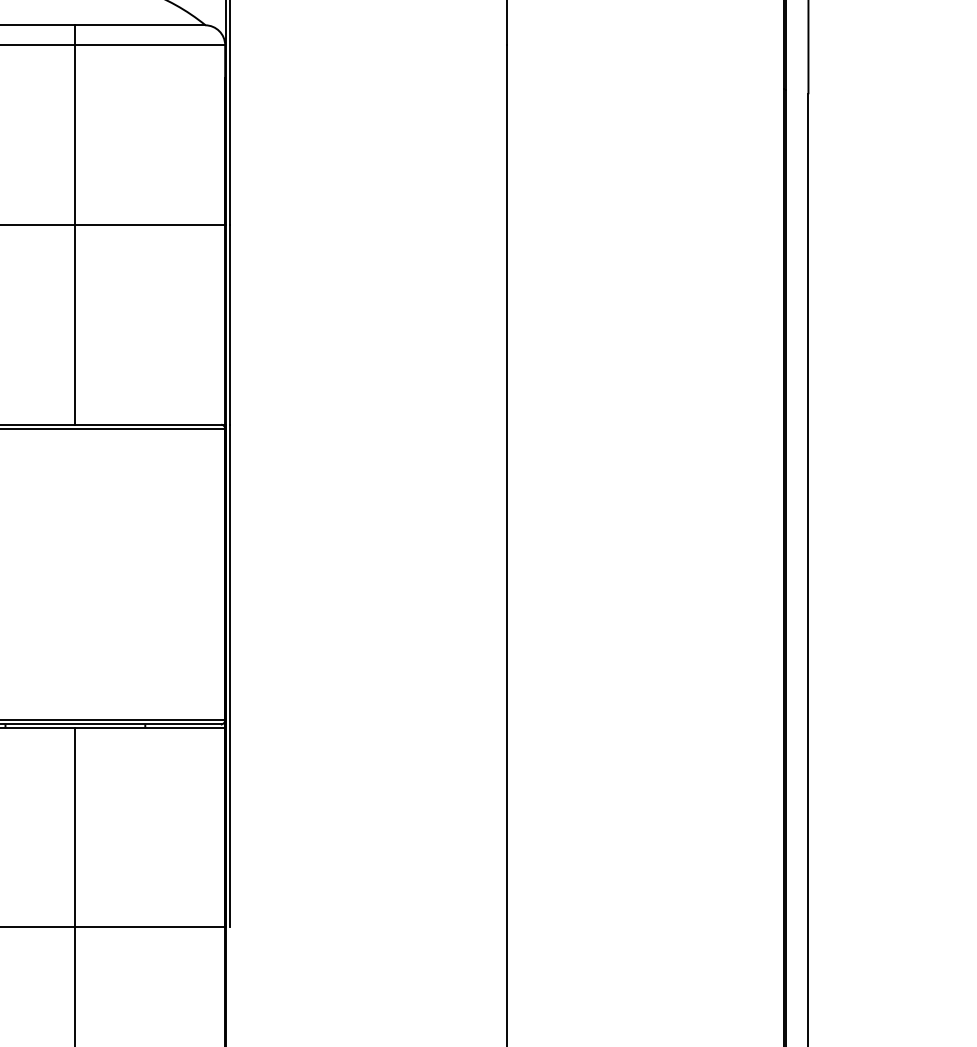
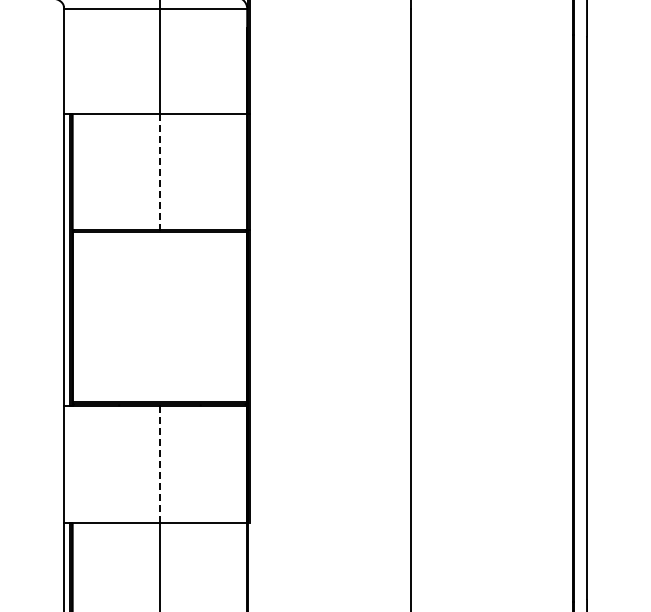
line: (74, 326) -> (159, 172), solid -> dashed
line: (74, 827) -> (159, 464), solid -> dashed

